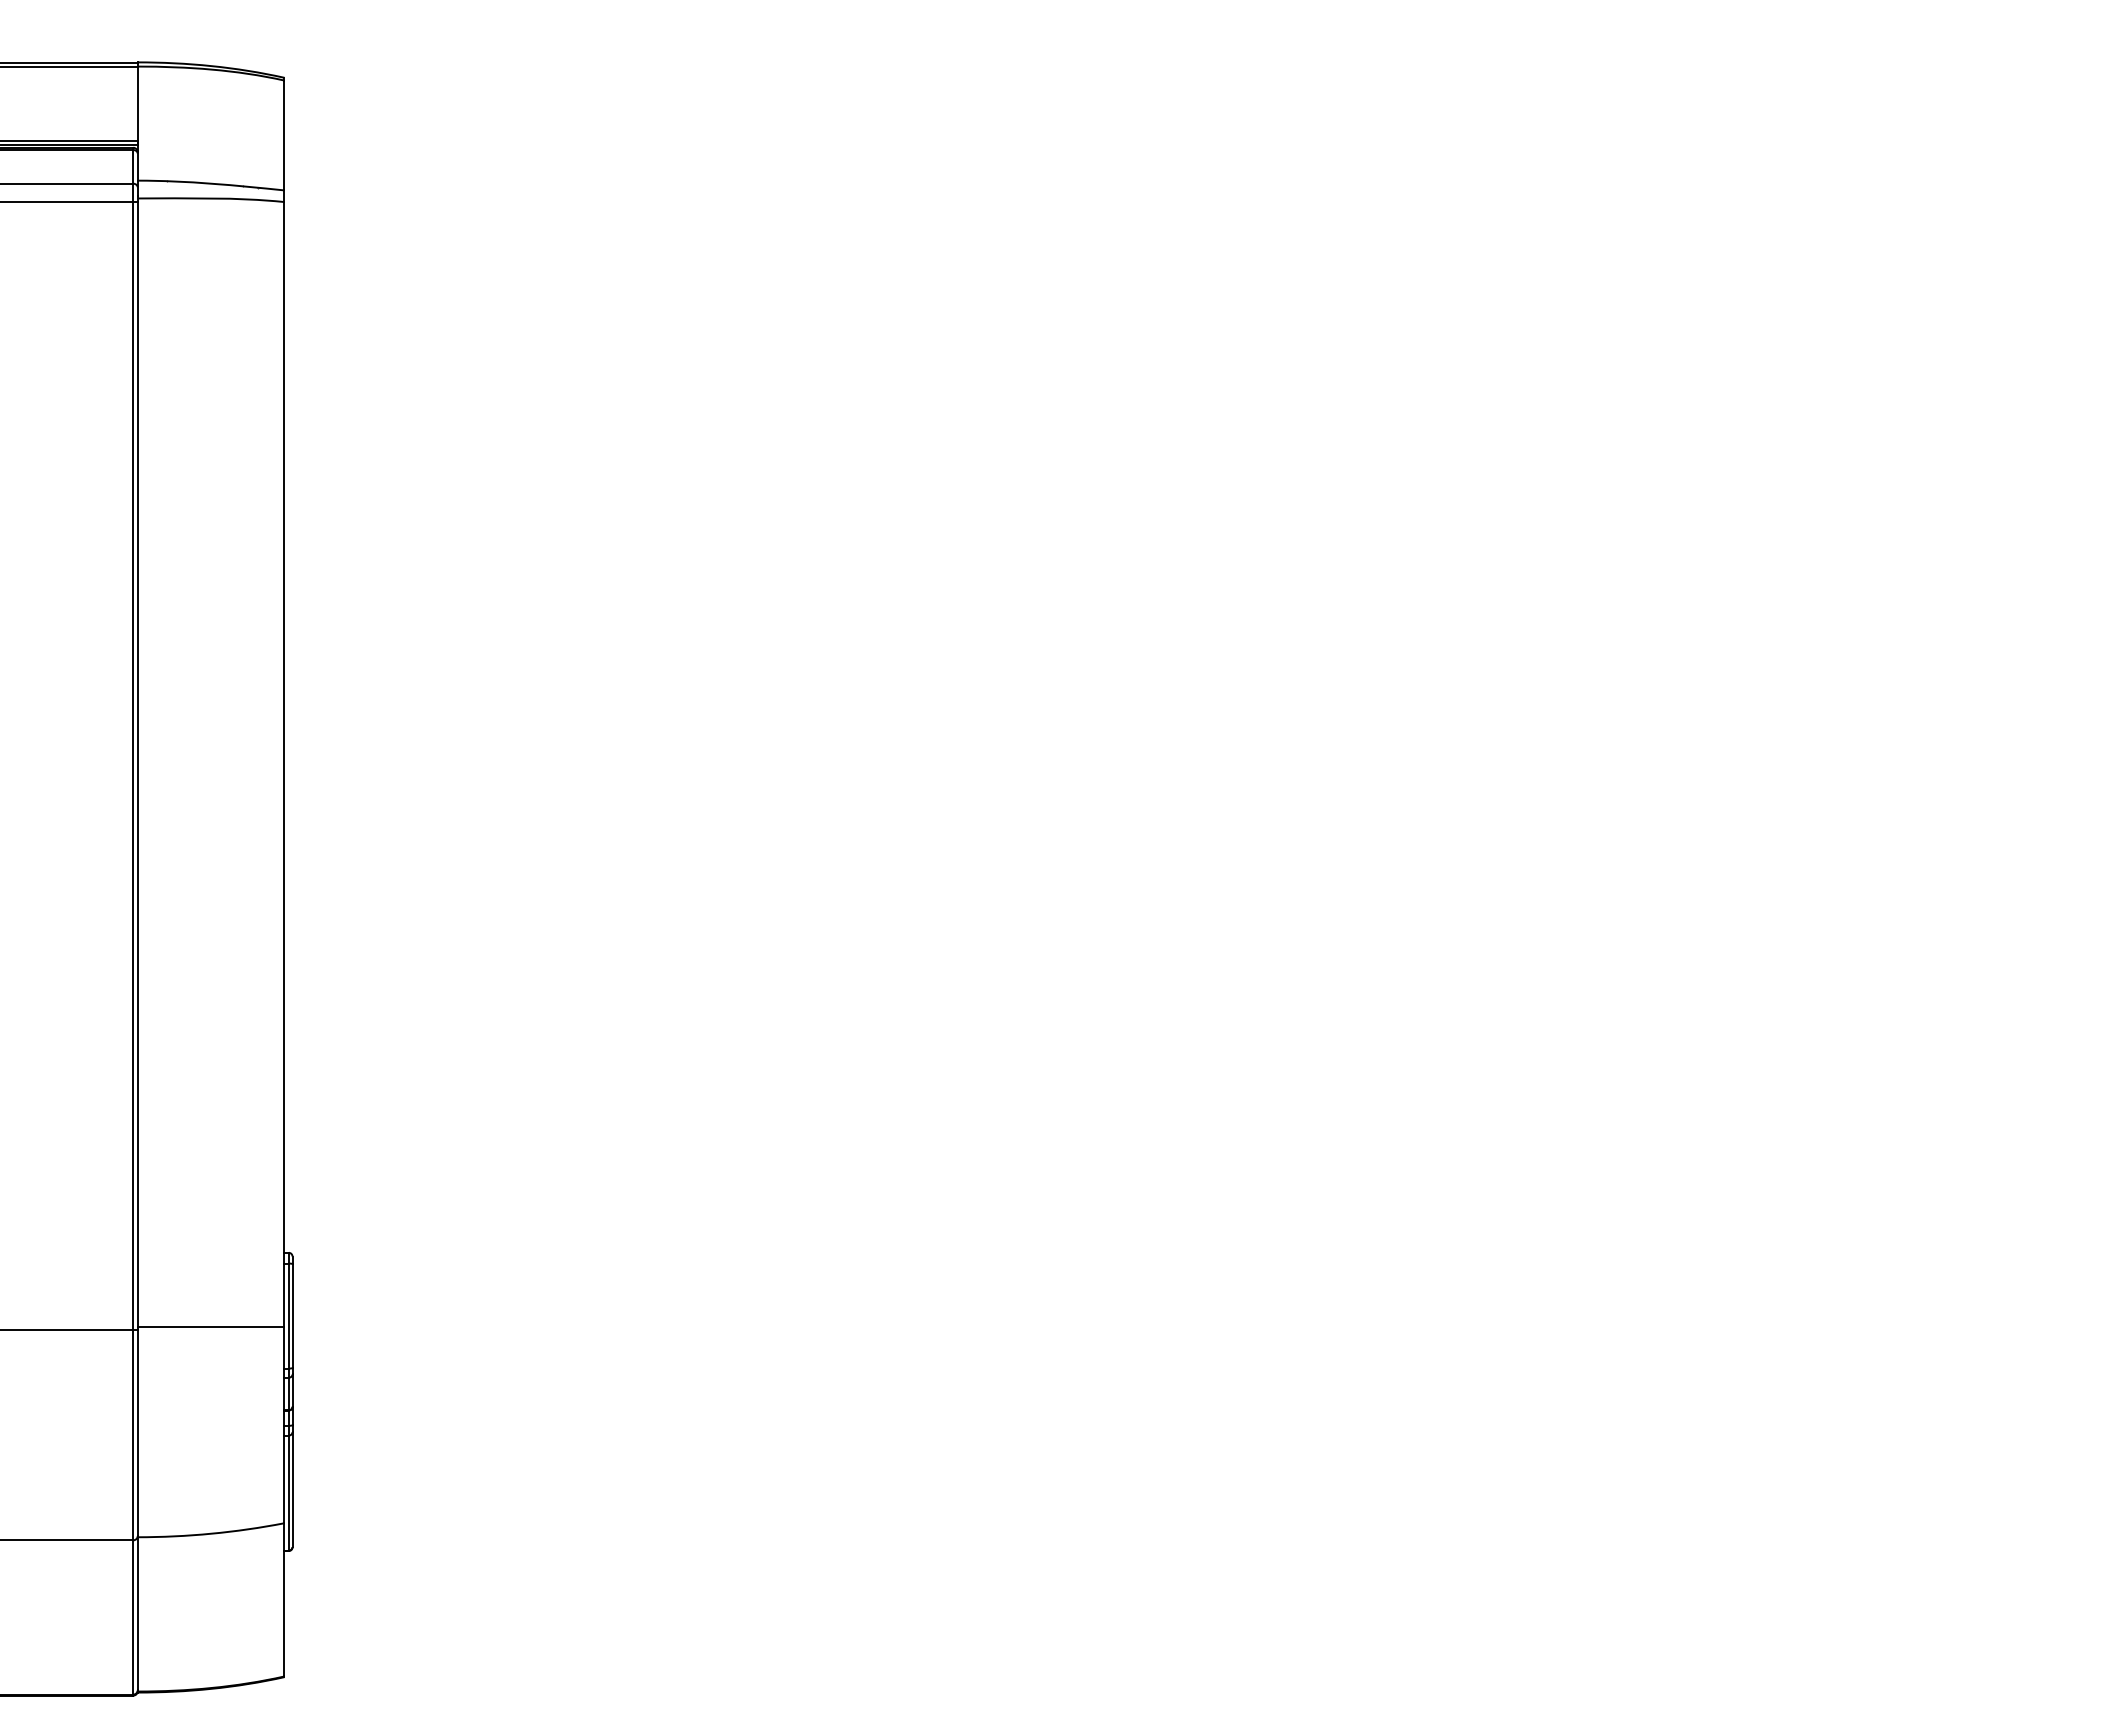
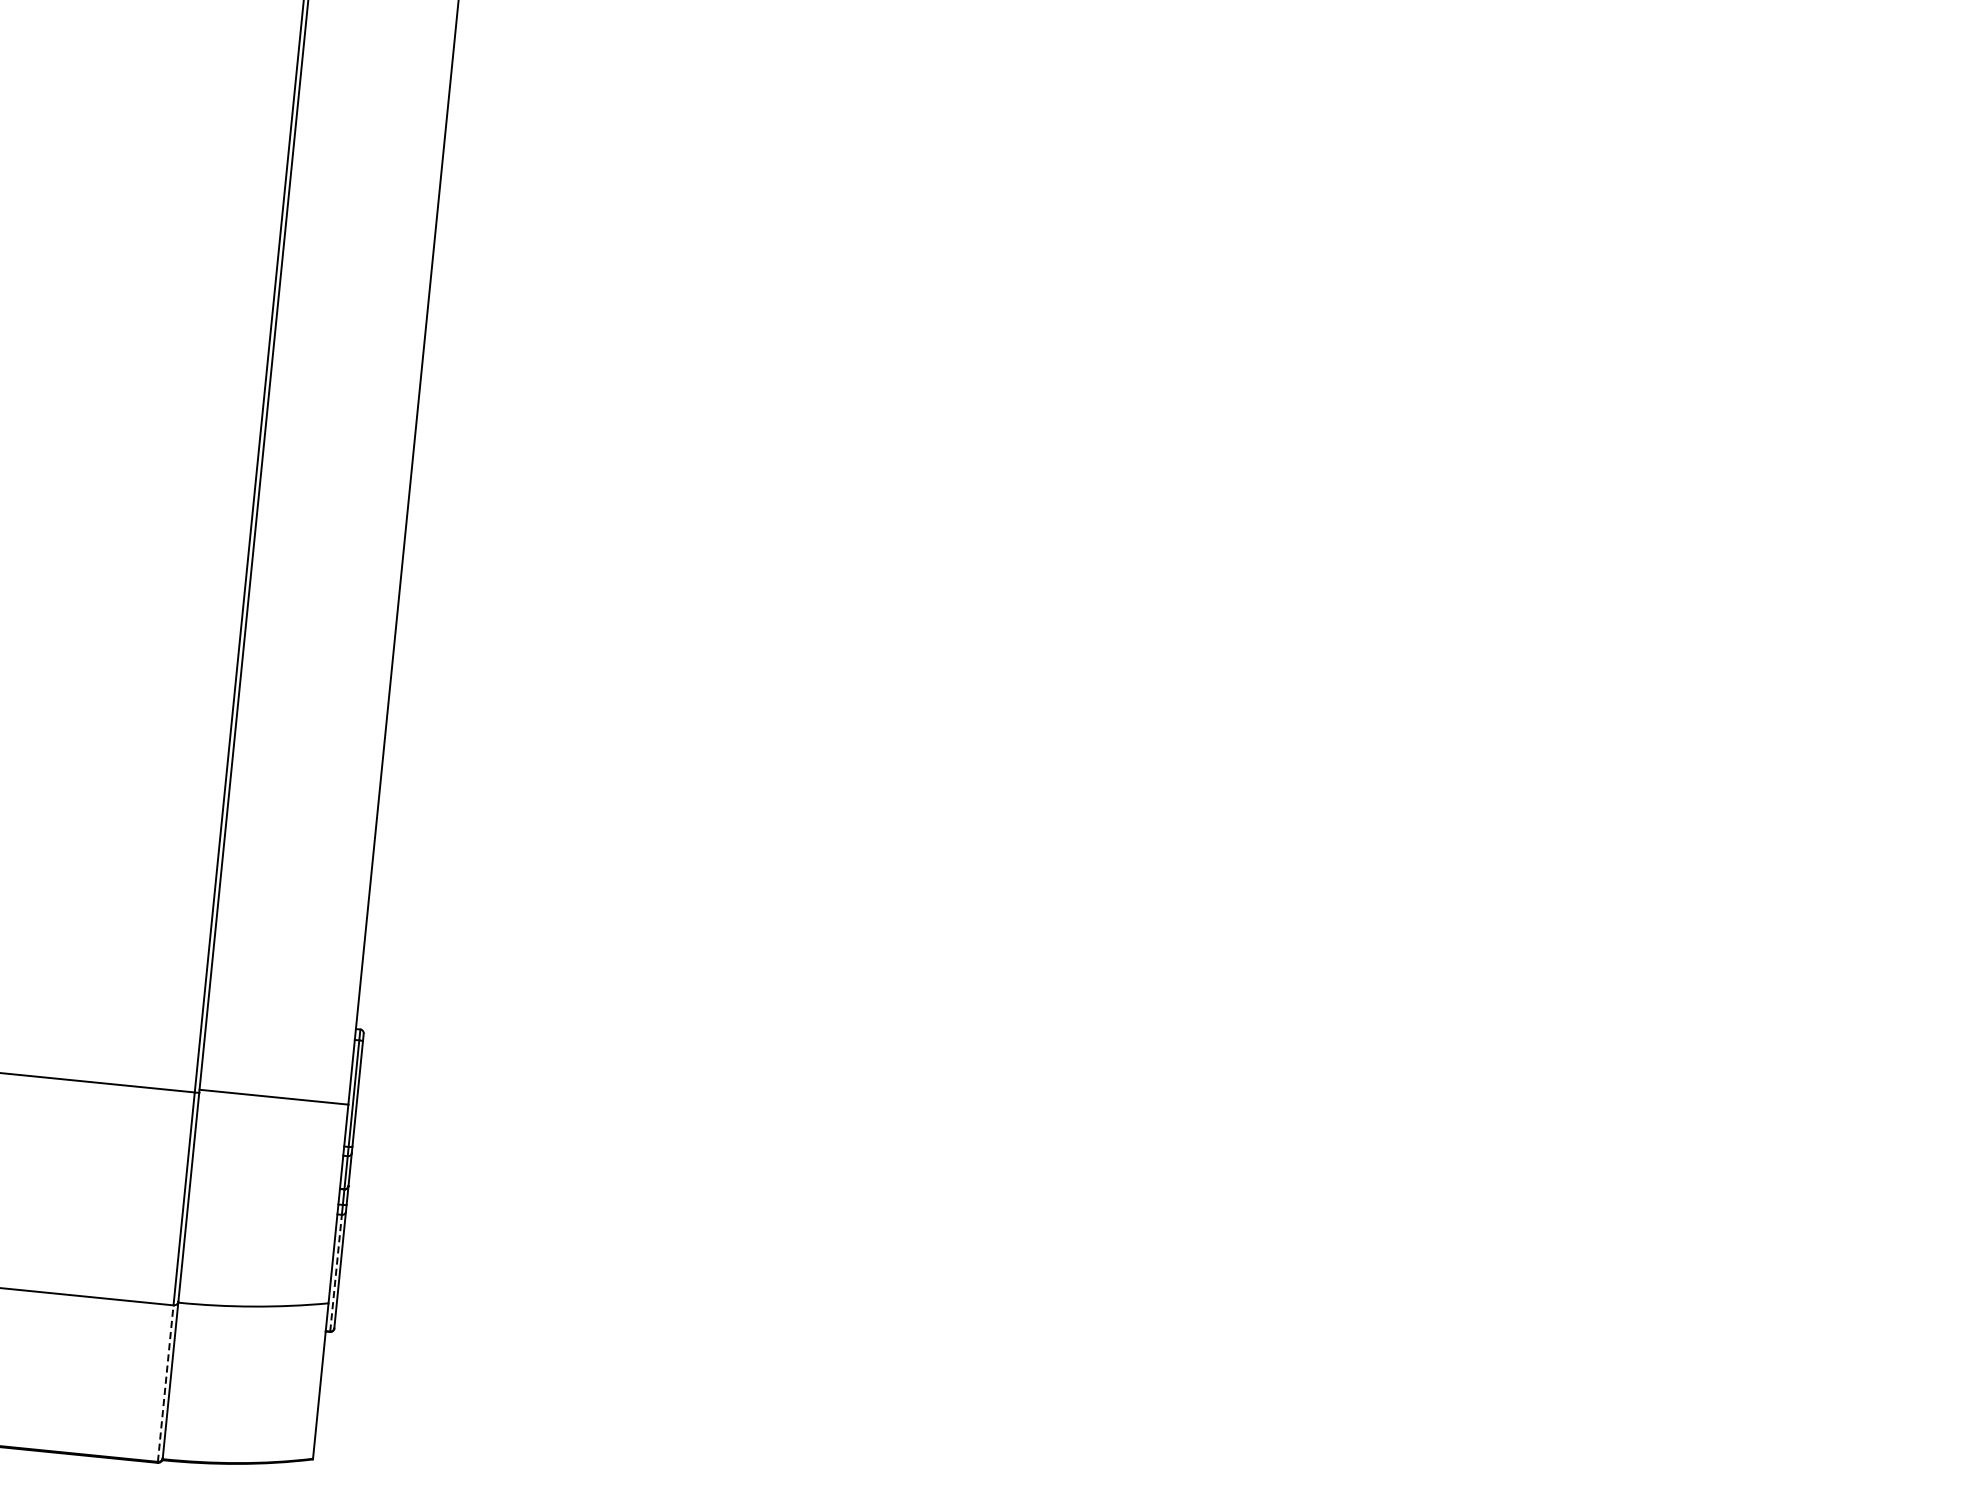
line: (288, 1493) -> (335, 1273), solid -> dashed
line: (133, 1616) -> (166, 1382), solid -> dashed

